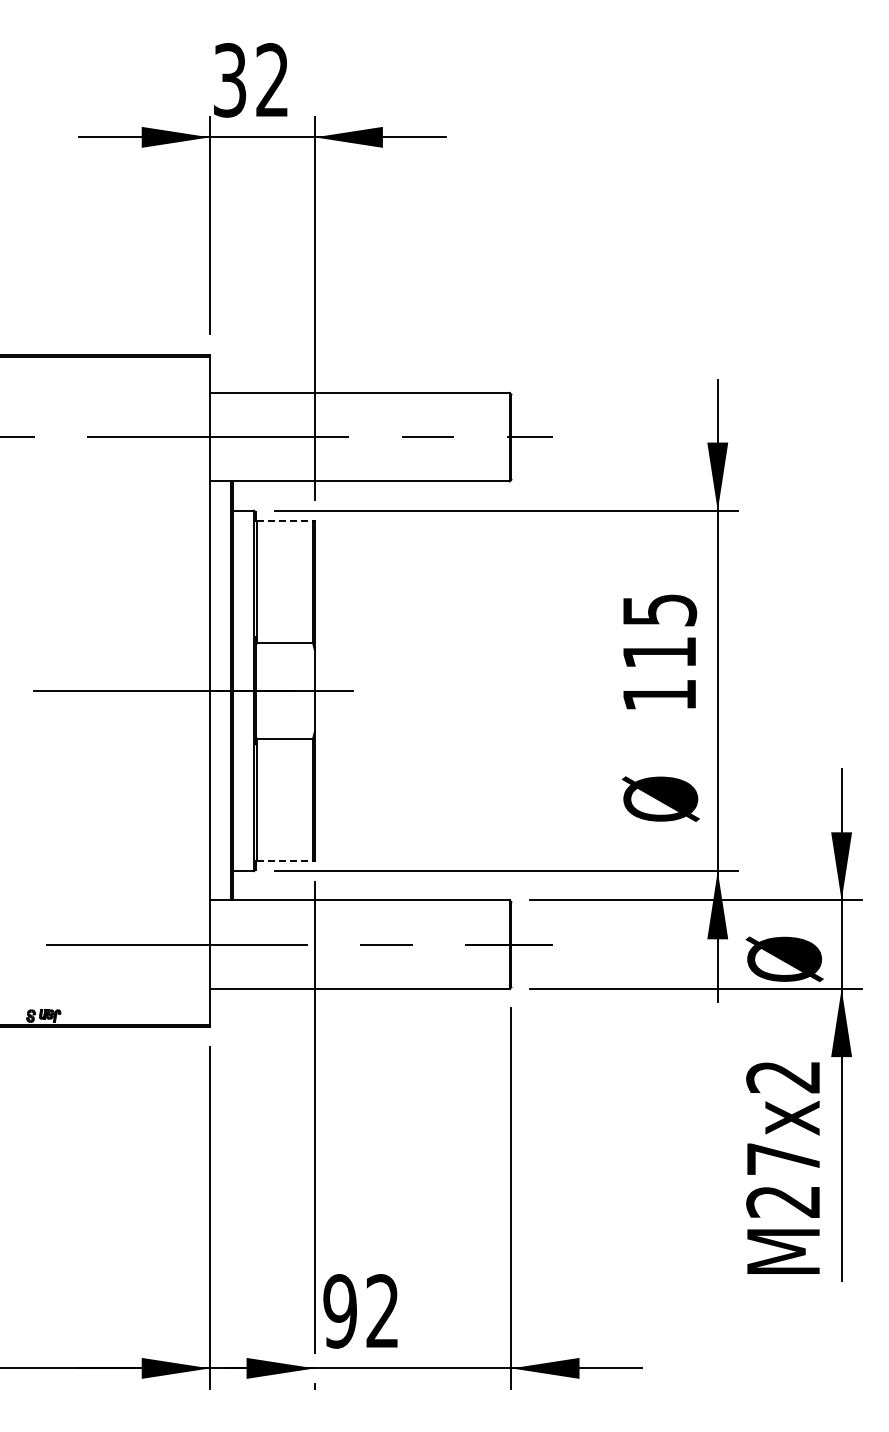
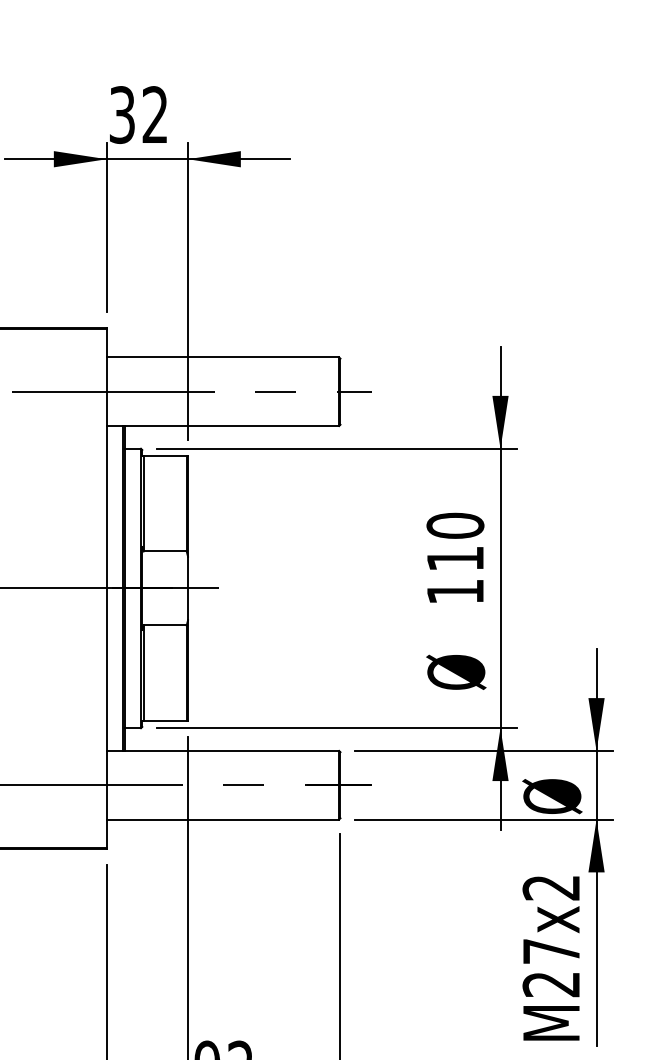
line: (285, 520) -> (165, 456), dashed -> solid
text: (659, 609) -> (455, 525), 115 -> 110
line: (285, 861) -> (165, 720), dashed -> solid

